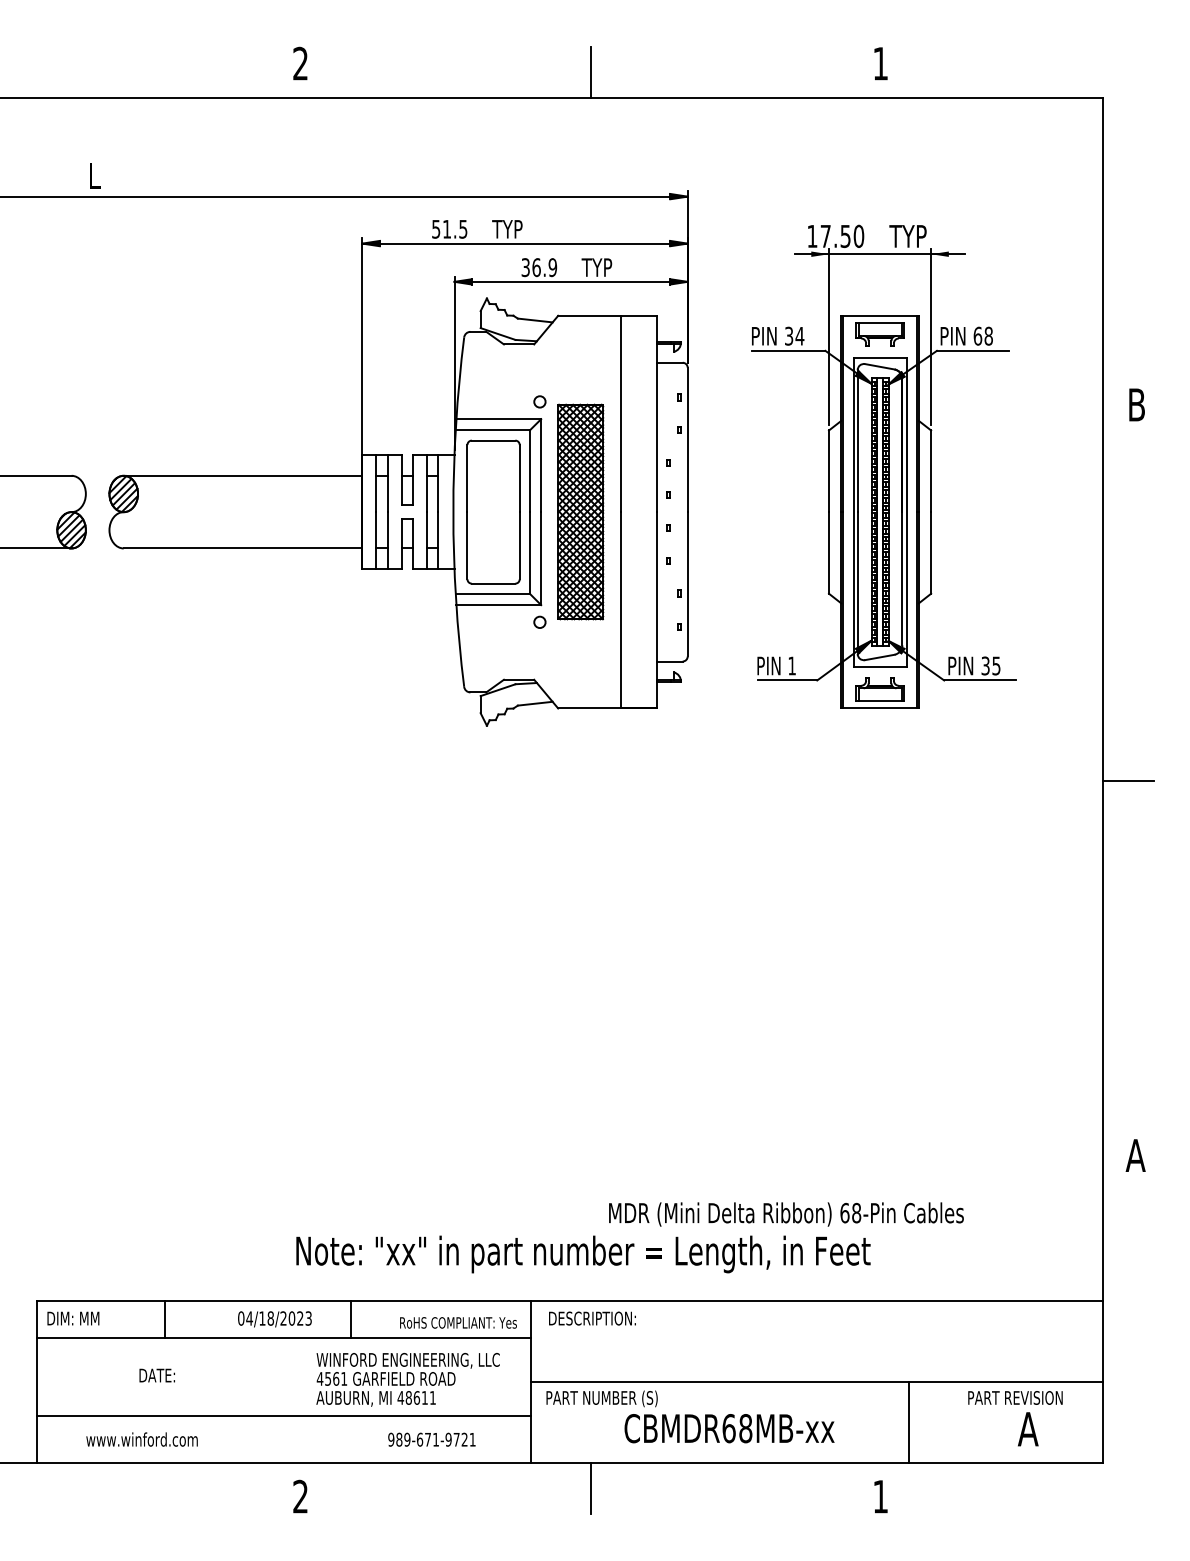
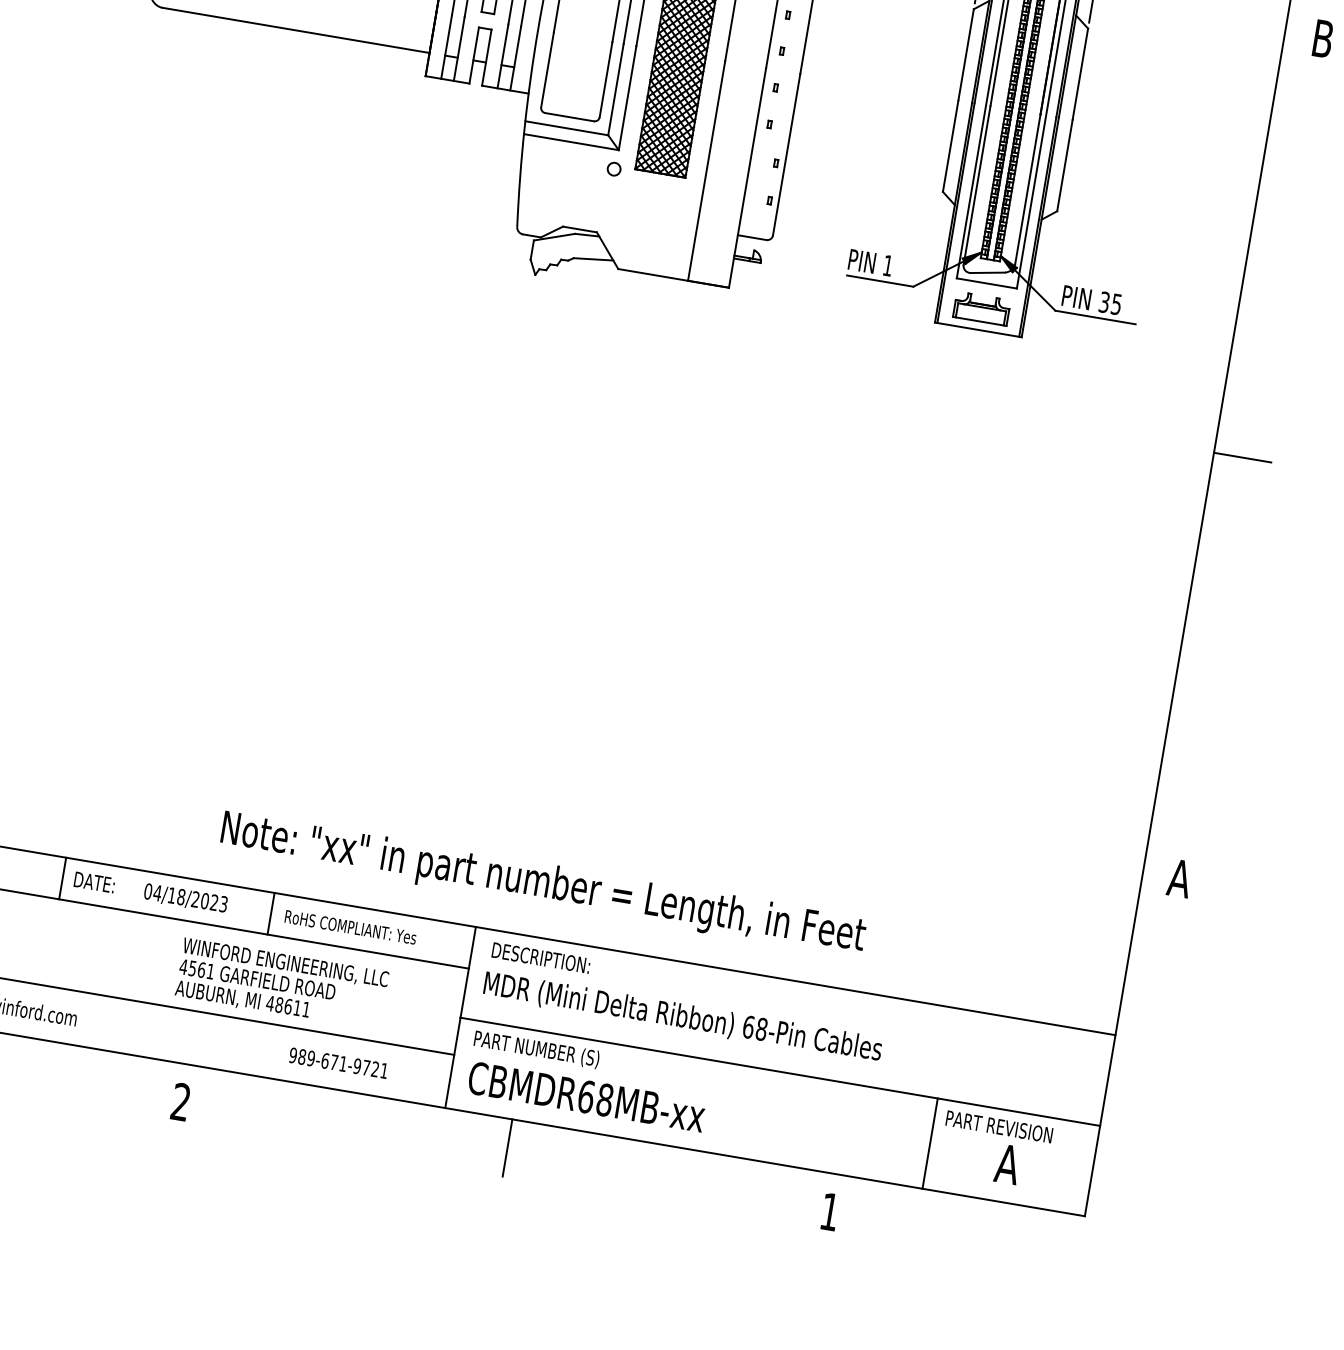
text: (786, 1214) -> (683, 1017), moved
text: (458, 1322) -> (350, 926), moved
text: (156, 1375) -> (93, 882), moved
text: (407, 1379) -> (281, 984), moved
line: (908, 1422) -> (929, 1143), moved
text: (729, 1428) -> (586, 1096), moved

